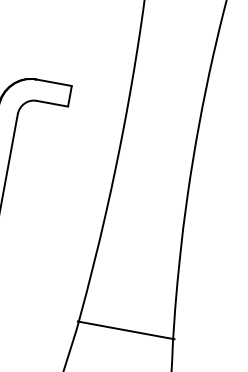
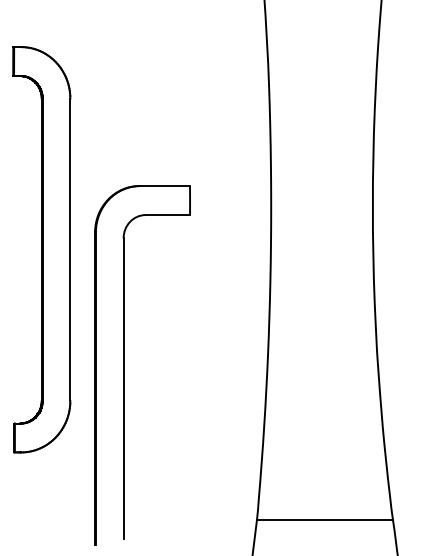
line: (125, 330) -> (324, 519), moved

